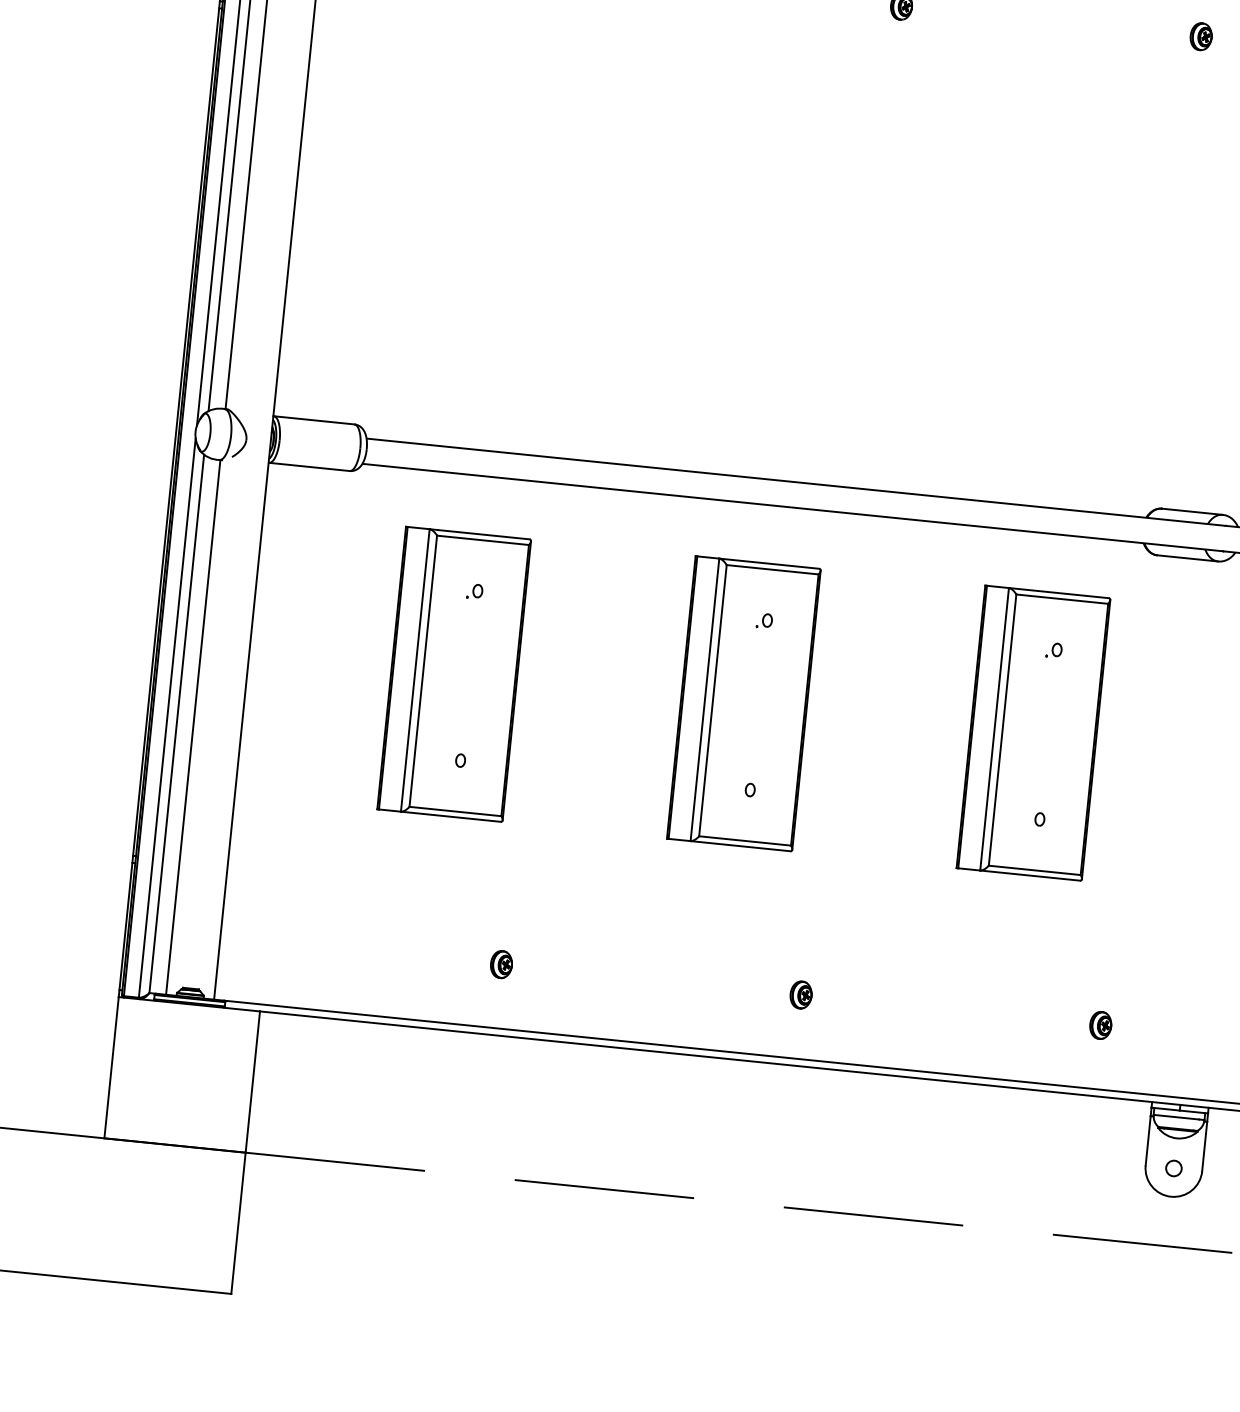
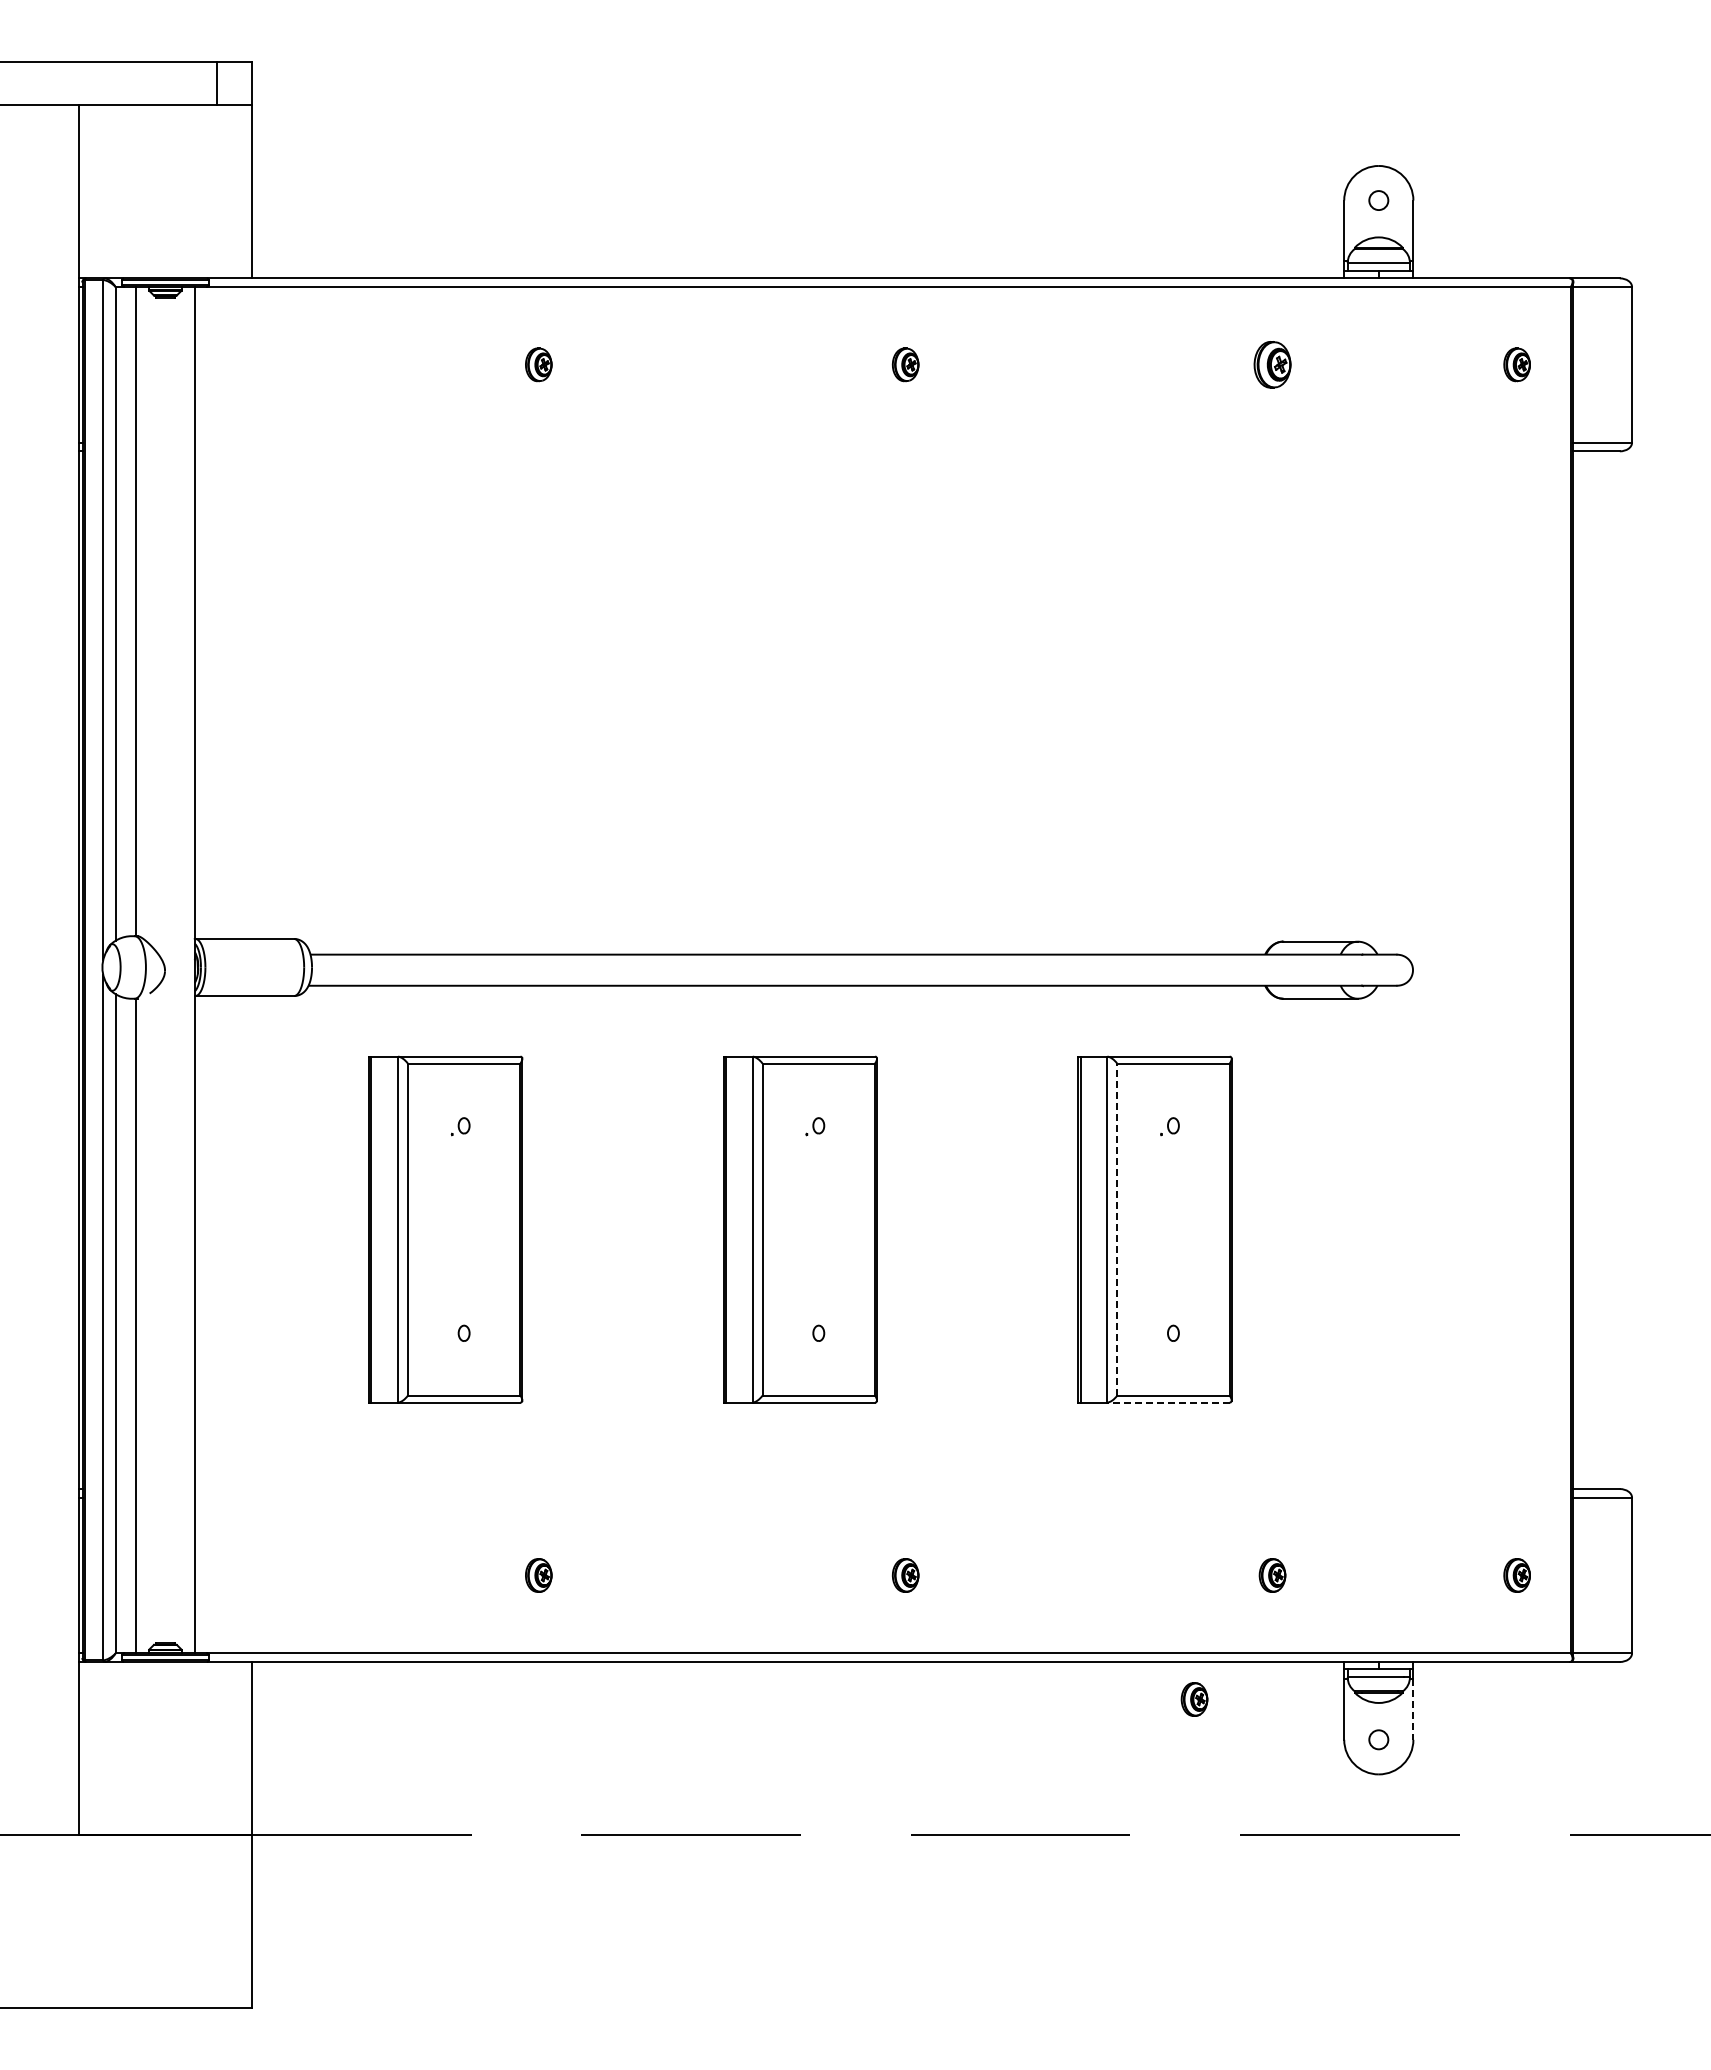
part: (1201, 36) -> (1272, 364), size x1.4
line: (1002, 730) -> (1117, 1229), solid -> dashed
line: (1030, 875) -> (1168, 1402), solid -> dashed
part: (1026, 1120) -> (1194, 1699), added
line: (1204, 1147) -> (1413, 1710), solid -> dashed

